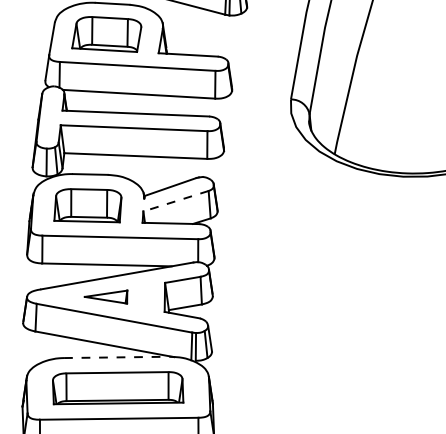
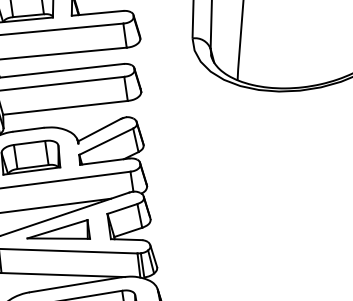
line: (175, 201) -> (105, 142), dashed -> solid
part: (105, 296) -> (57, 233), size x1.67
line: (116, 357) -> (75, 284), dashed -> solid

